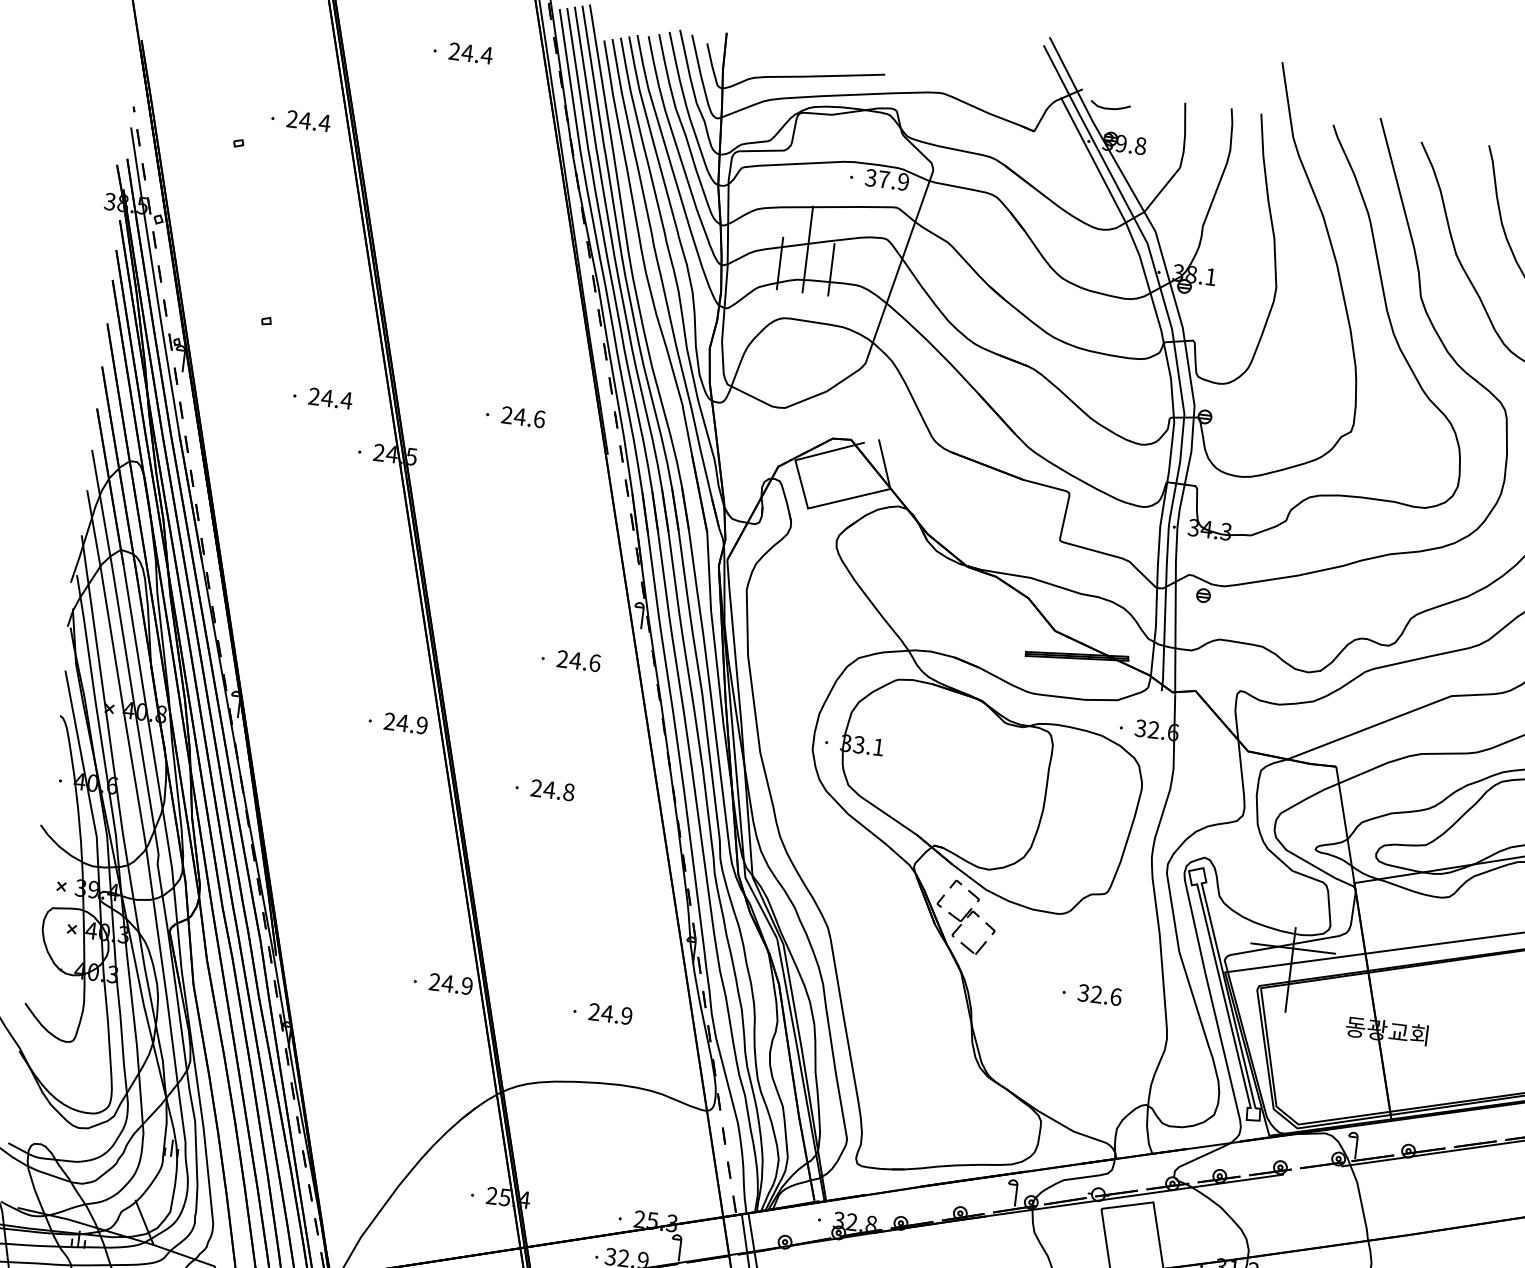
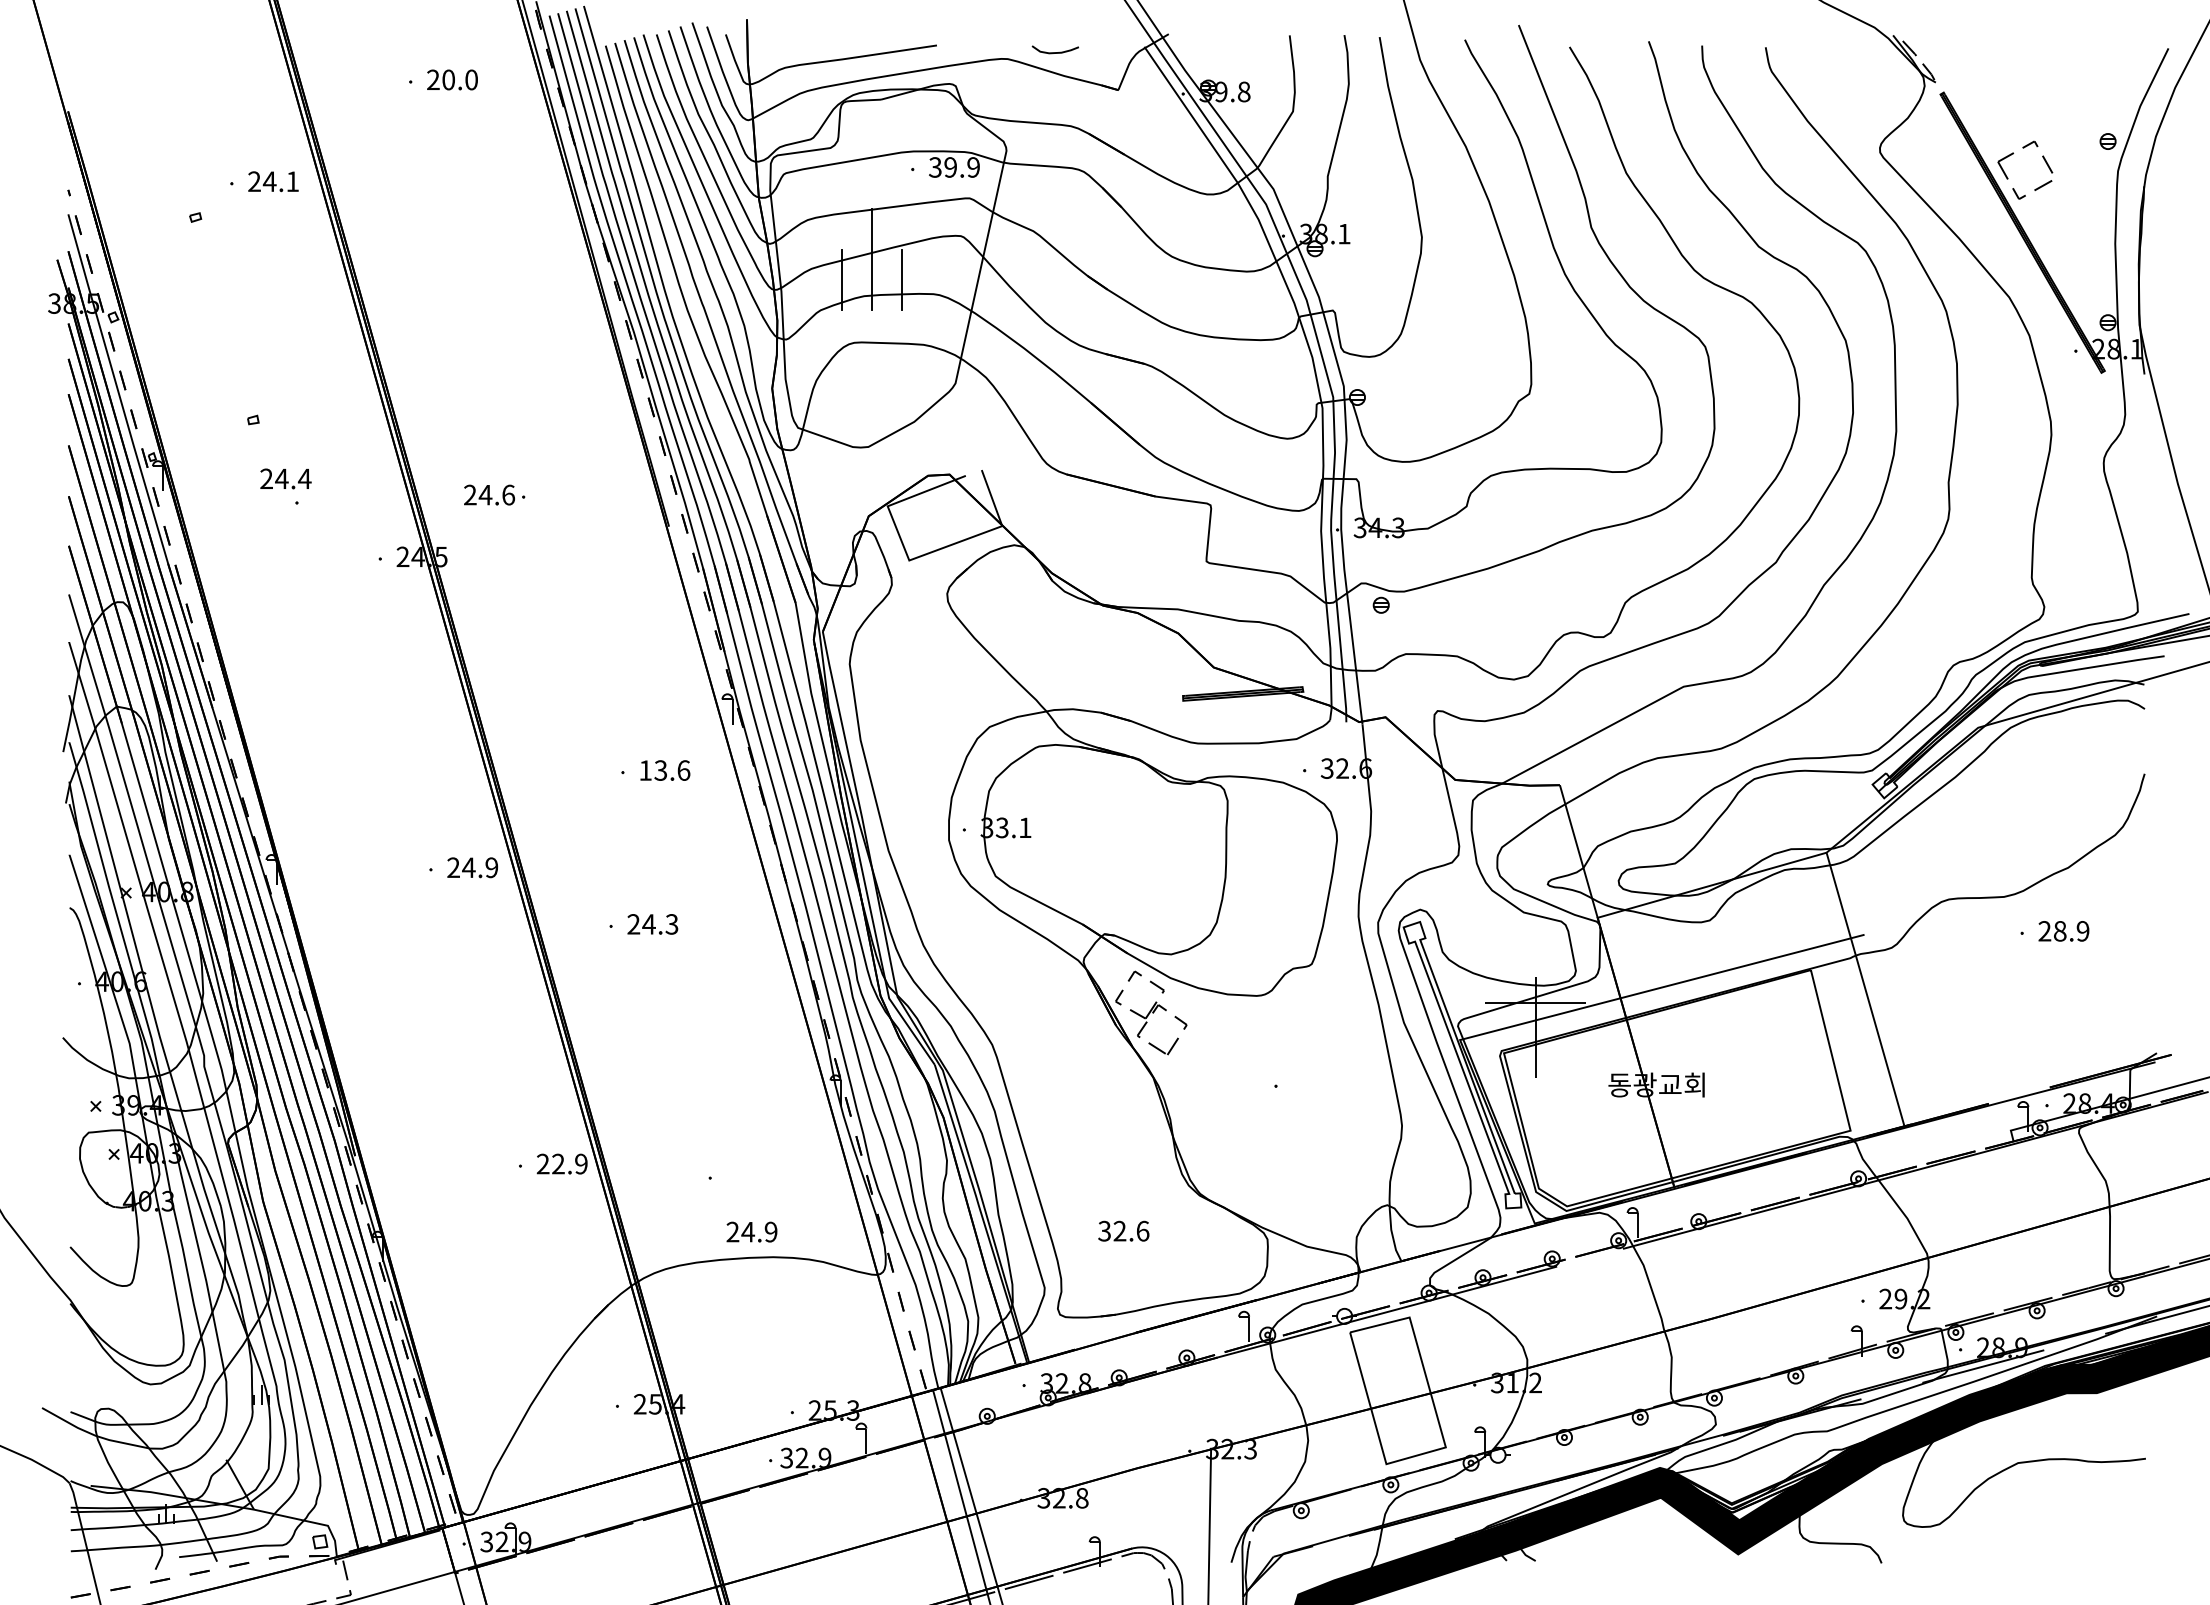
text: (476, 53) -> (459, 79), 24.4 -> 20.0
curve: (1109, 108) -> (1054, 52), moved
text: (324, 122) -> (292, 181), 24.4 -> 24.1
text: (883, 179) -> (950, 167), 37.9 -> 39.9
text: (330, 398) -> (285, 478), moved
text: (523, 416) -> (489, 494), moved
text: (569, 659) -> (653, 770), 24.6 -> 13.6
text: (568, 792) -> (671, 924), 24.8 -> 24.3
text: (447, 983) -> (558, 1163), 24.9 -> 22.9
text: (1099, 994) -> (1123, 1230), moved
text: (610, 1013) -> (751, 1231), moved

